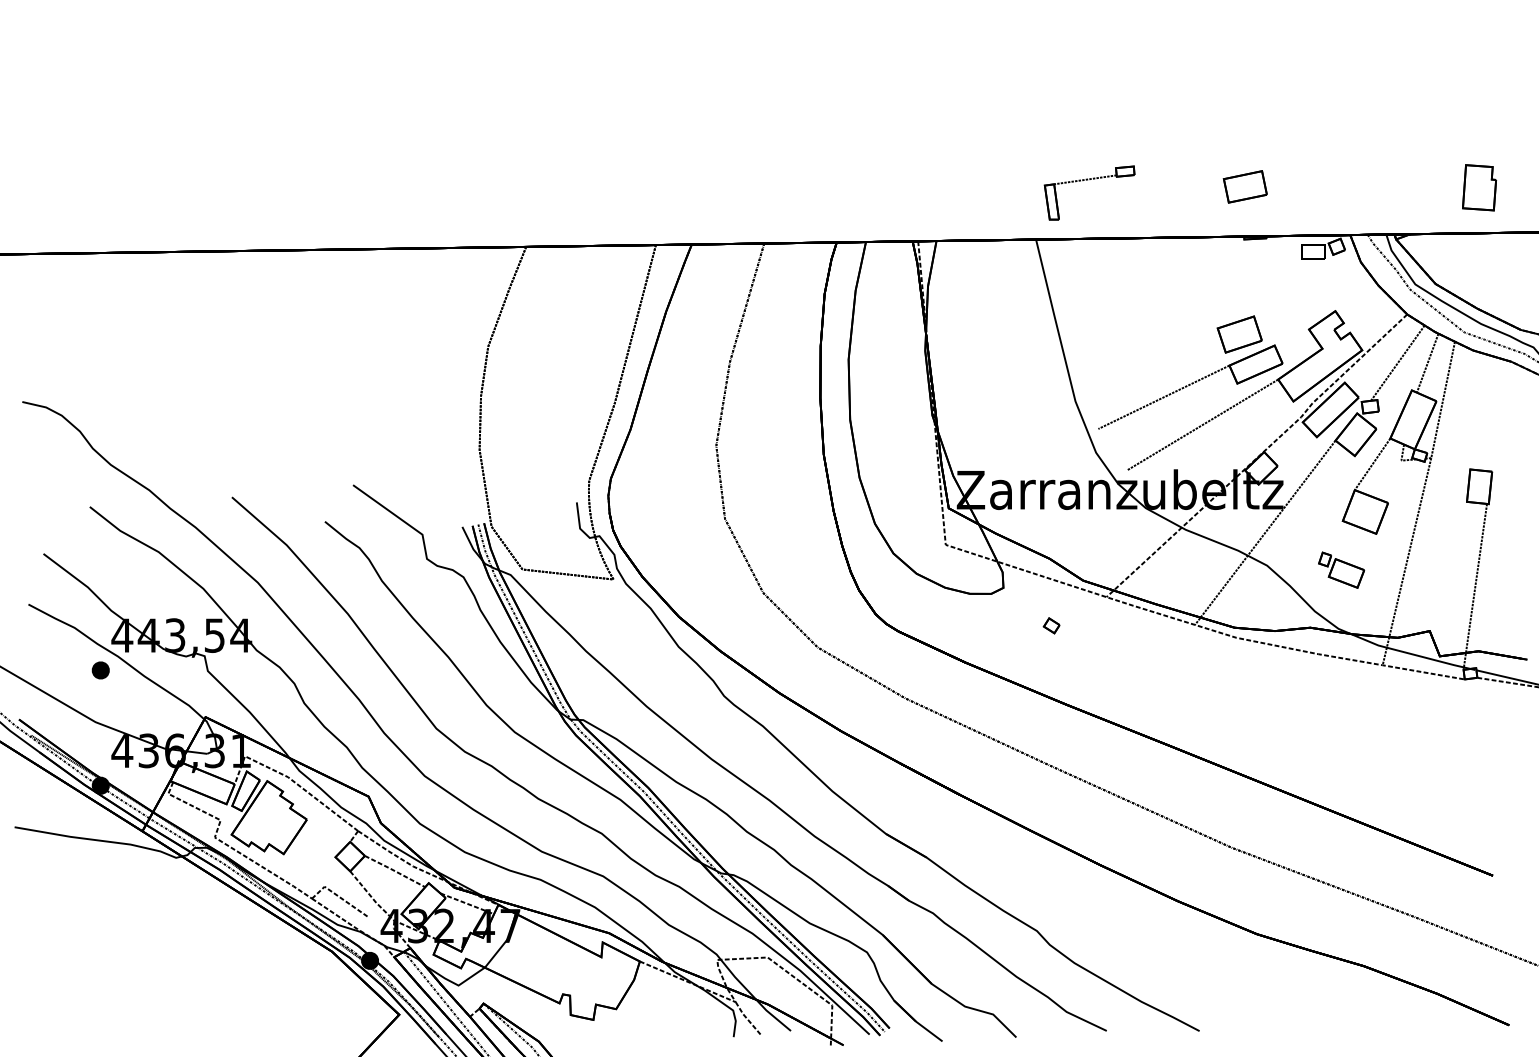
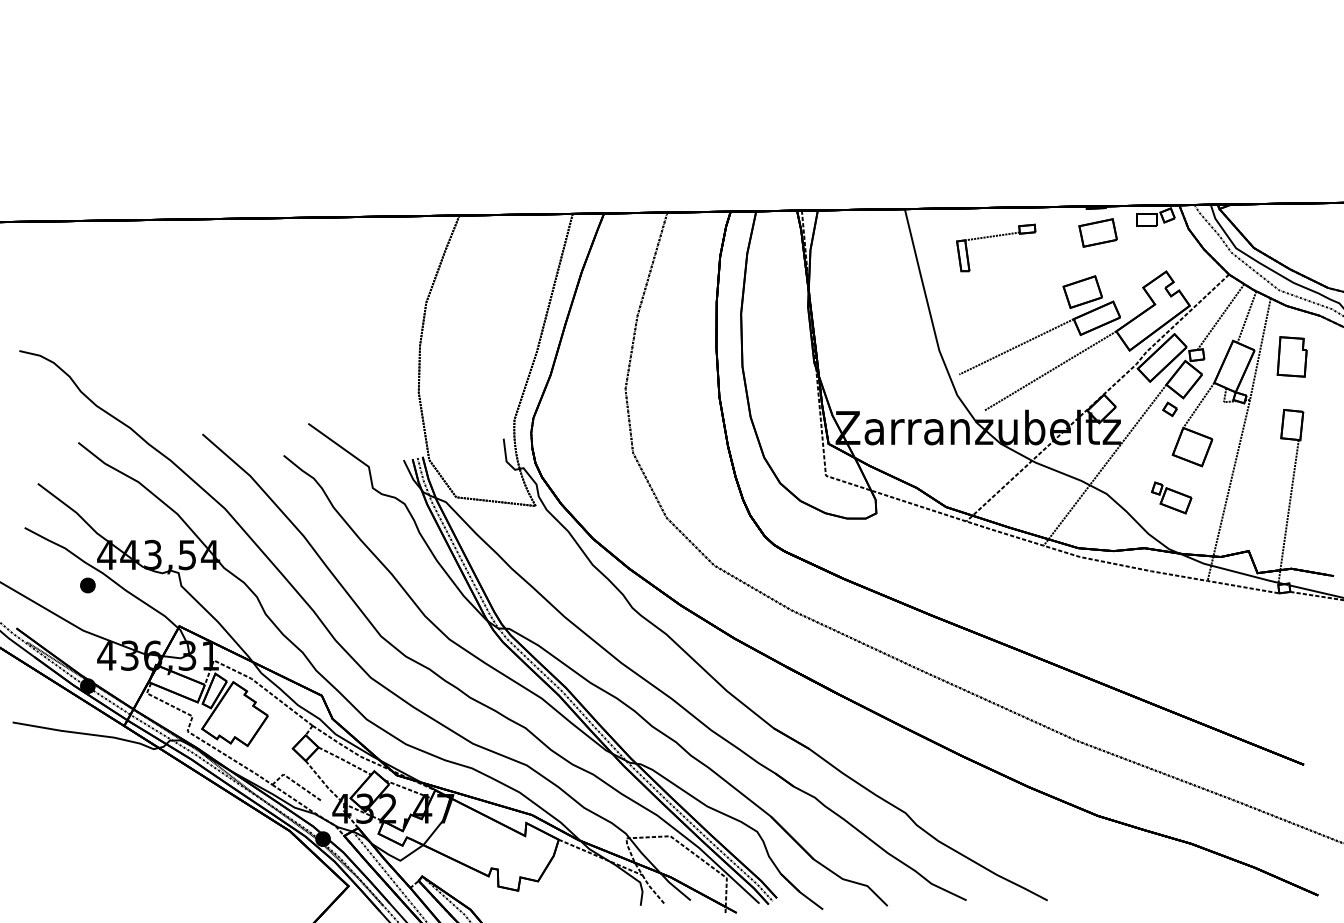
part: (1087, 180) -> (994, 237), moved
part: (1244, 186) -> (1097, 232), moved
part: (1479, 187) -> (1292, 356), moved
part: (1051, 625) -> (1169, 409), moved

